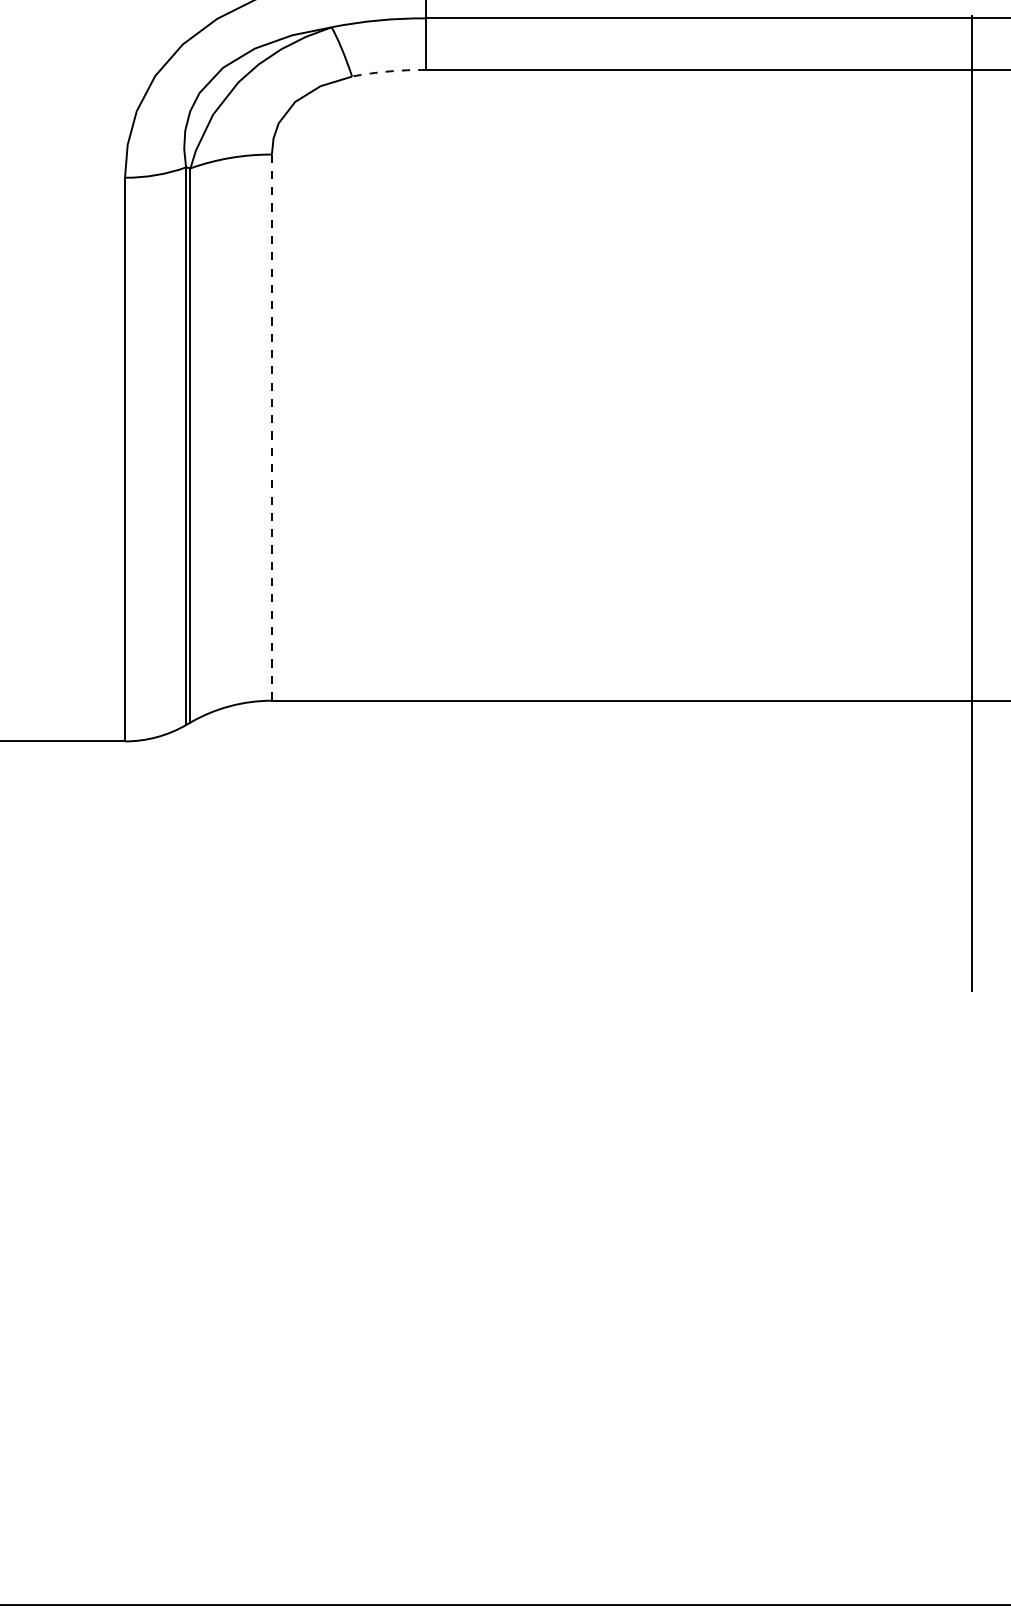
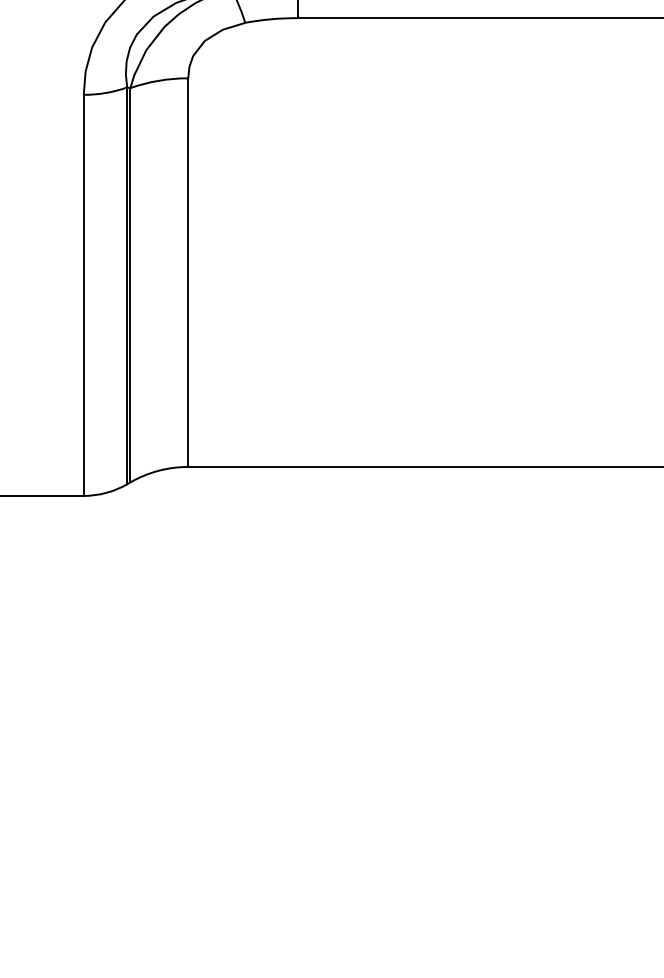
arc: (389, 71) -> (271, 19), dashed -> solid
line: (271, 428) -> (187, 273), dashed -> solid

